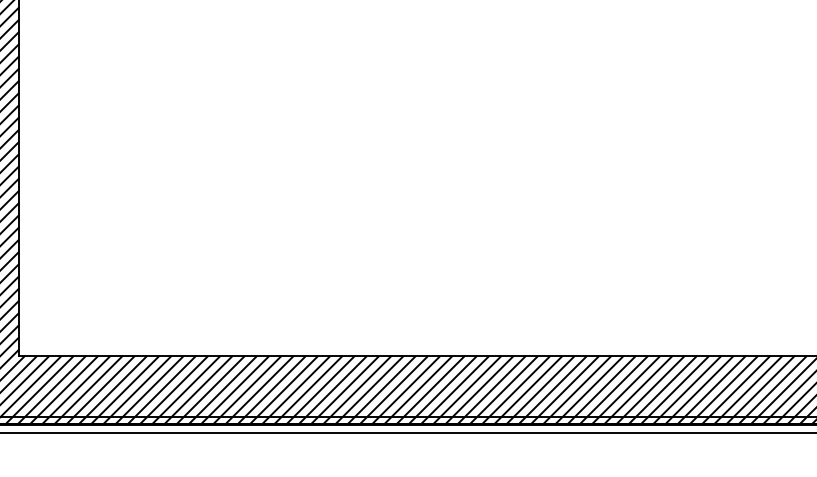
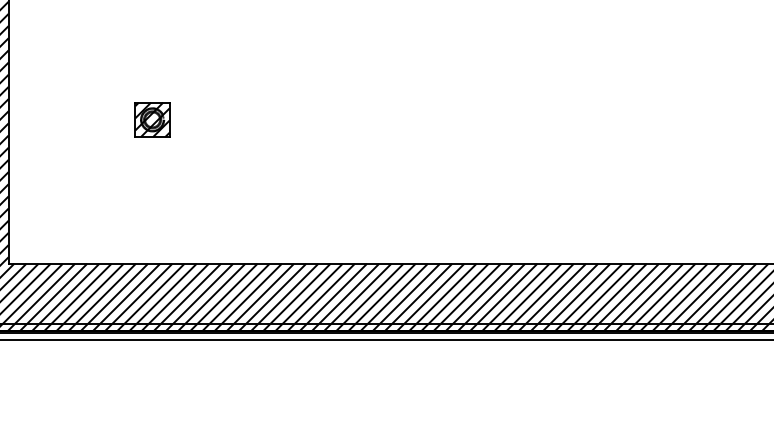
part: (163, 211) -> (152, 119), added

